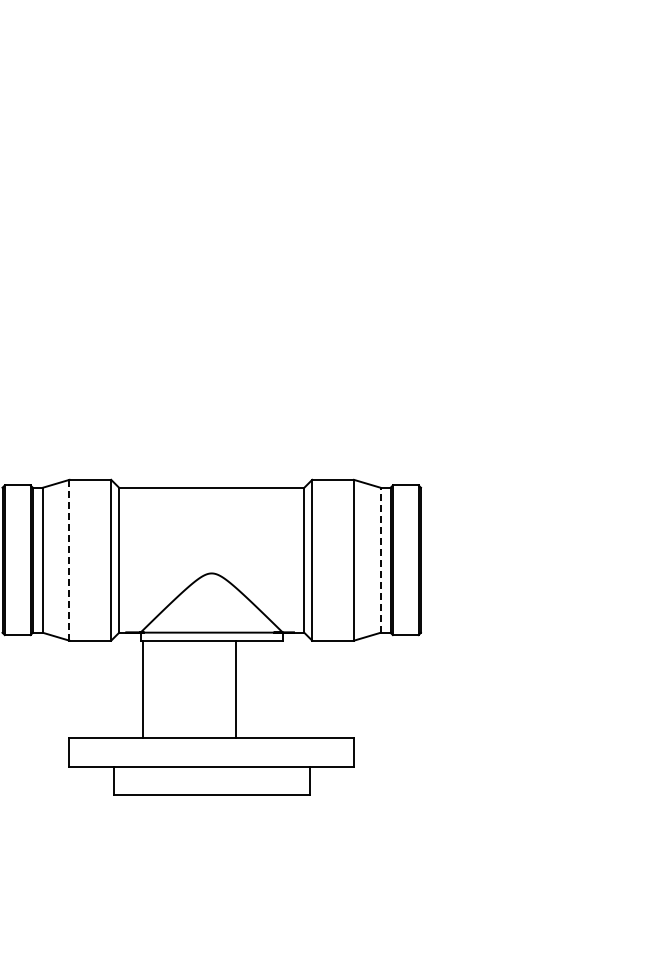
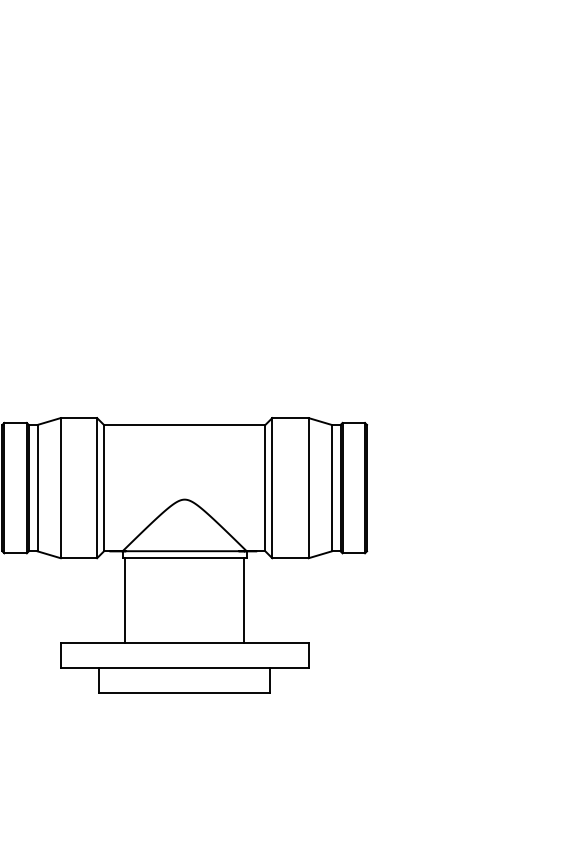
line: (69, 559) -> (60, 487), dashed -> solid
line: (380, 560) -> (331, 488), dashed -> solid
line: (236, 689) -> (244, 600), moved

